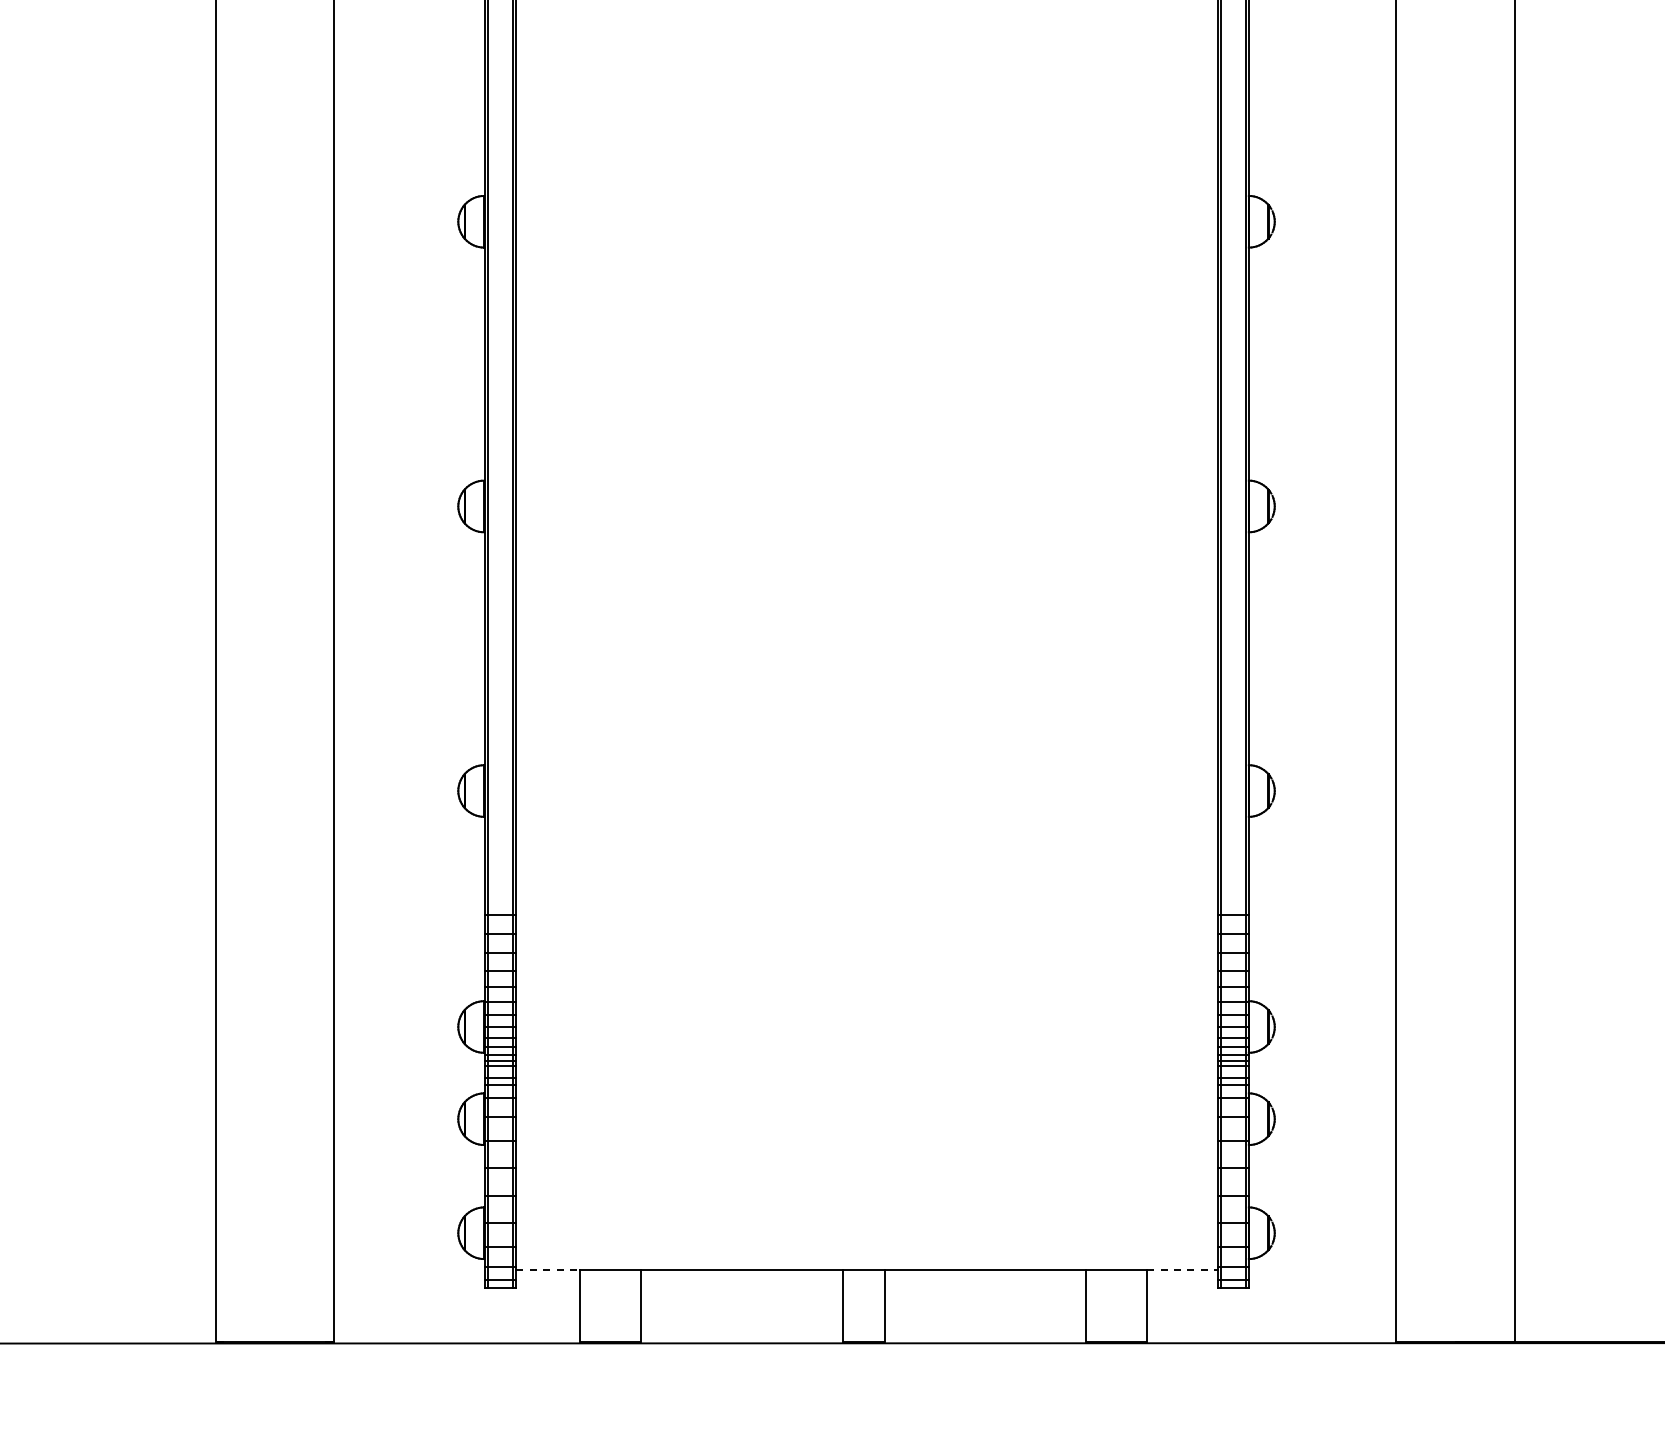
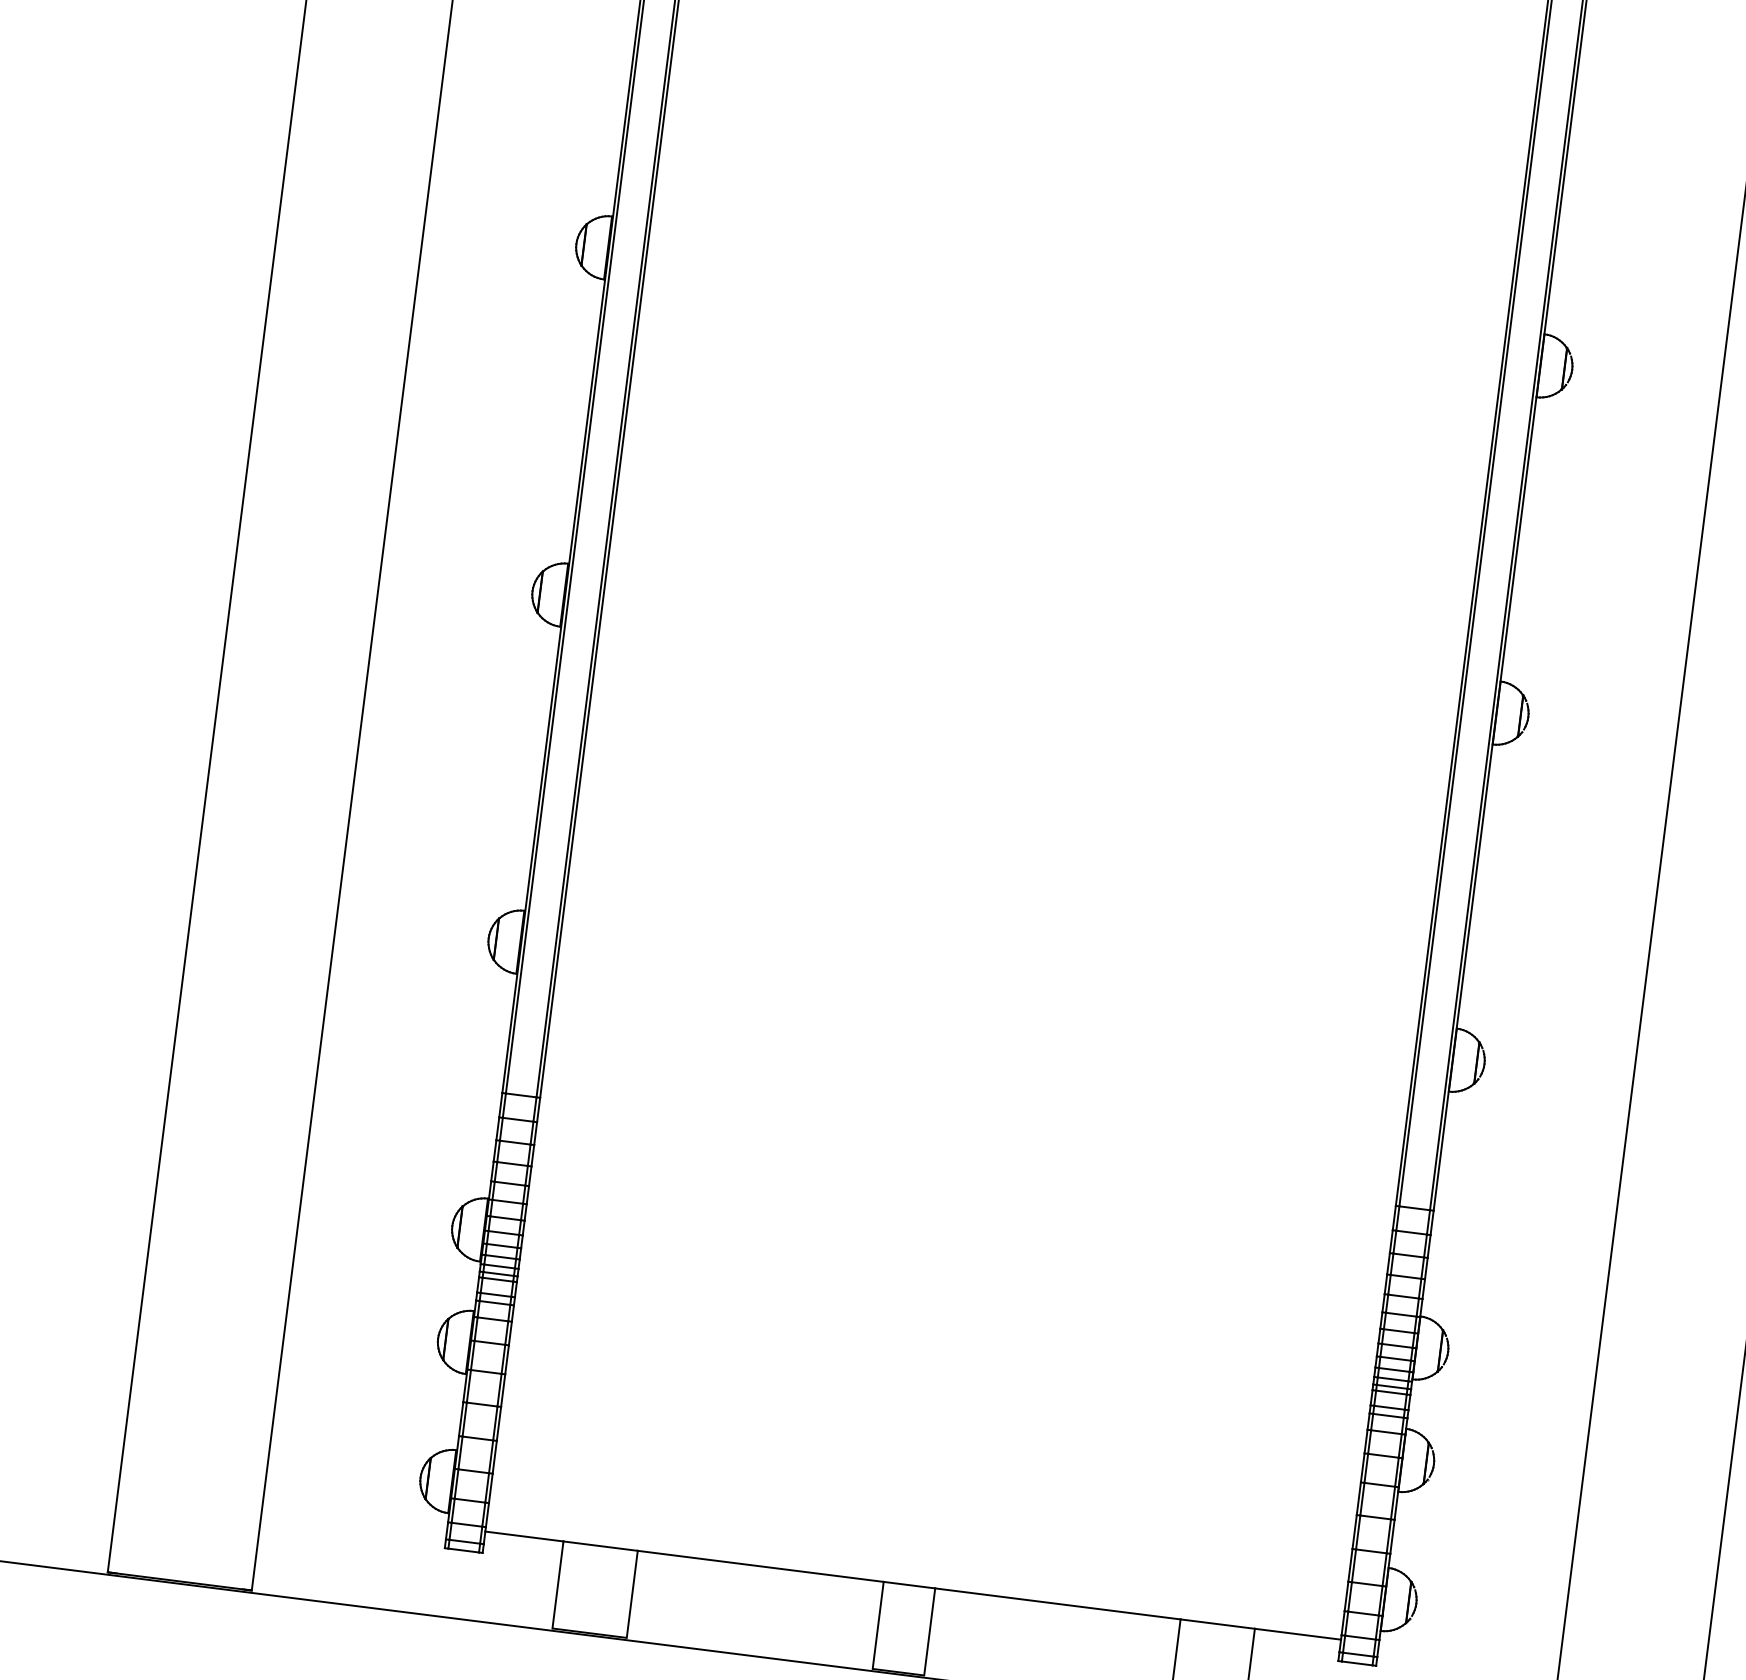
line: (548, 1270) -> (524, 1537), dashed -> solid
line: (1182, 1270) -> (1298, 1634), dashed -> solid

